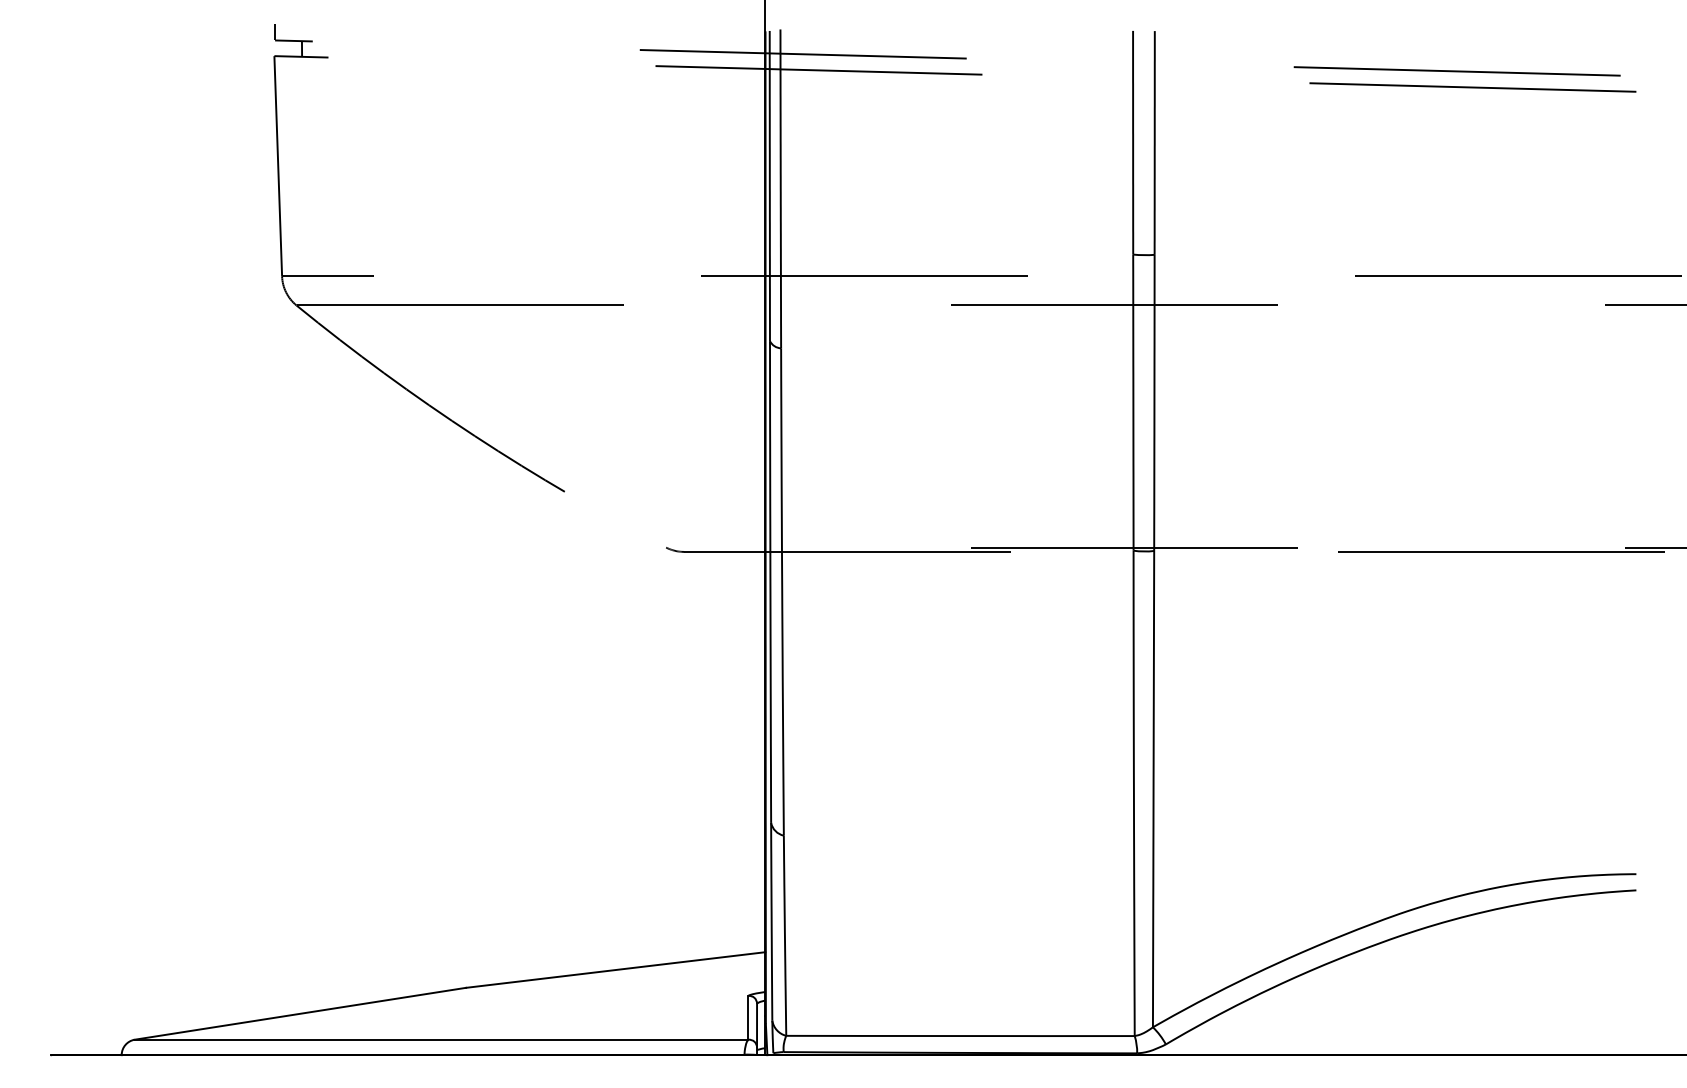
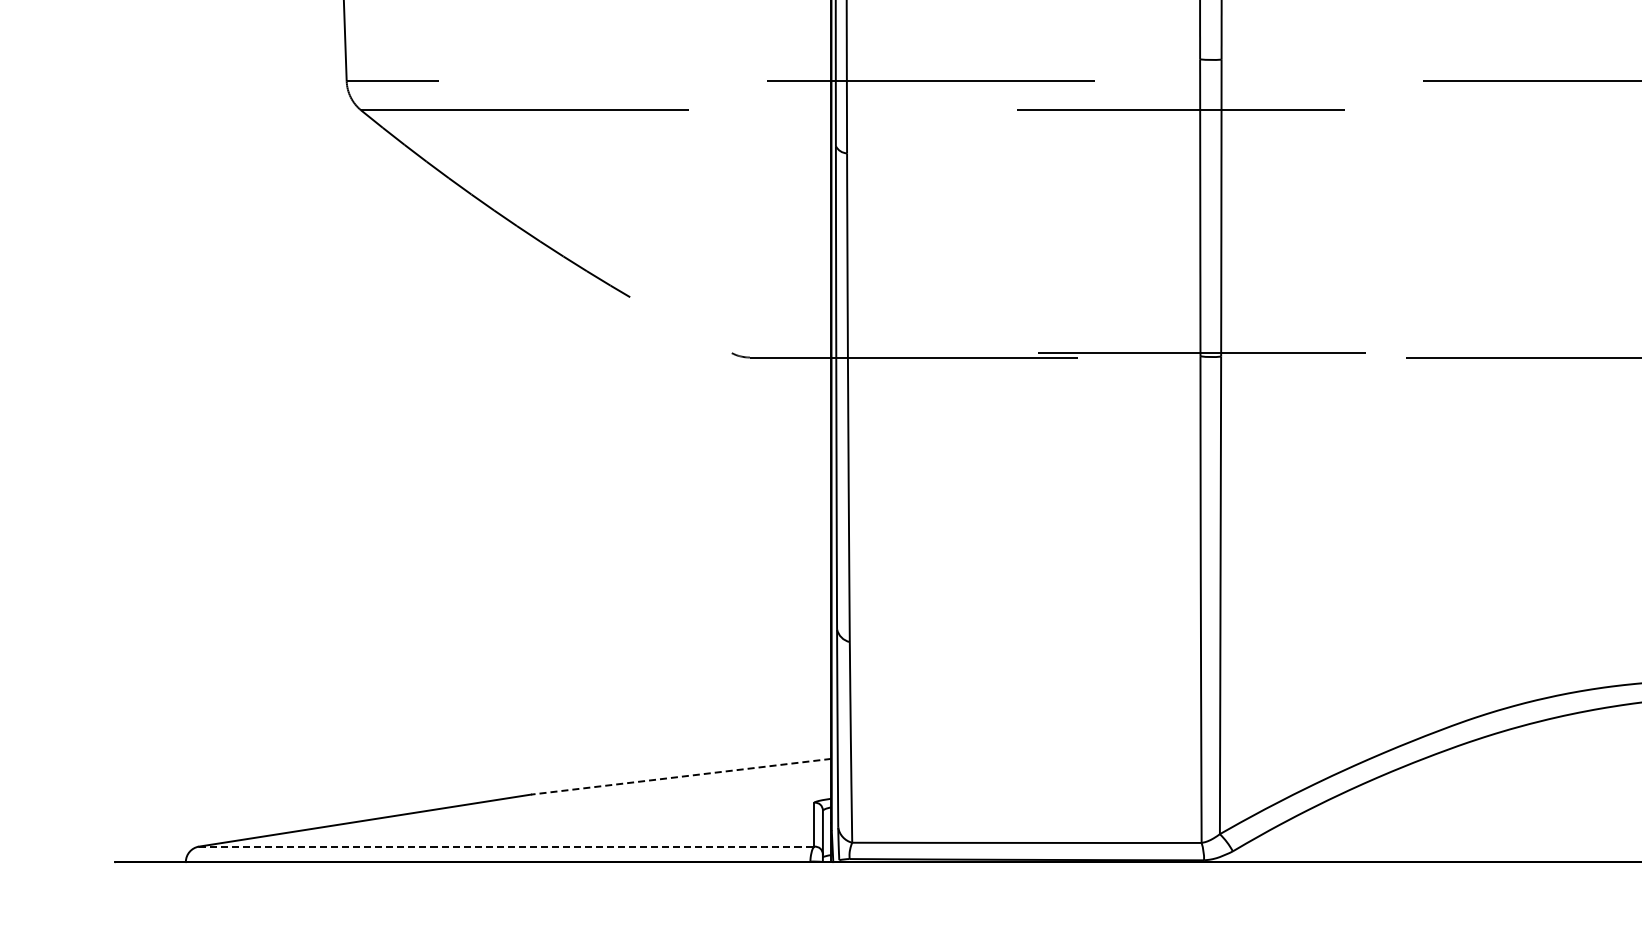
line: (615, 970) -> (681, 777), solid -> dashed
line: (441, 1039) -> (506, 846), solid -> dashed

